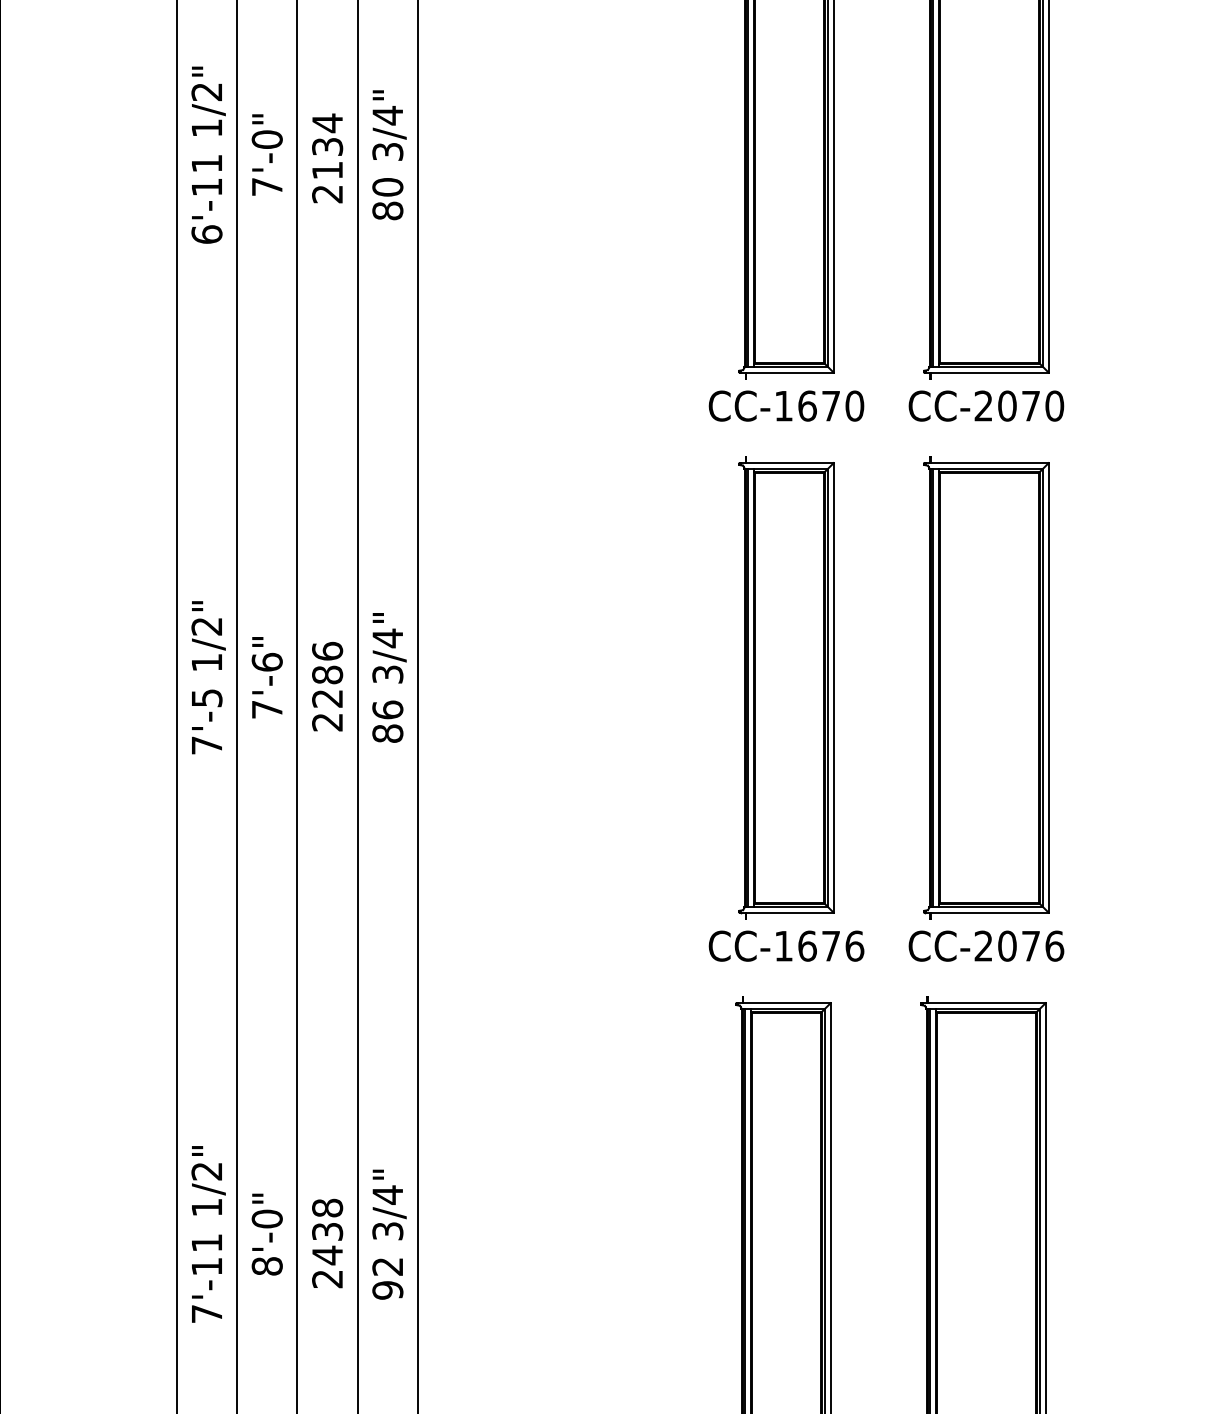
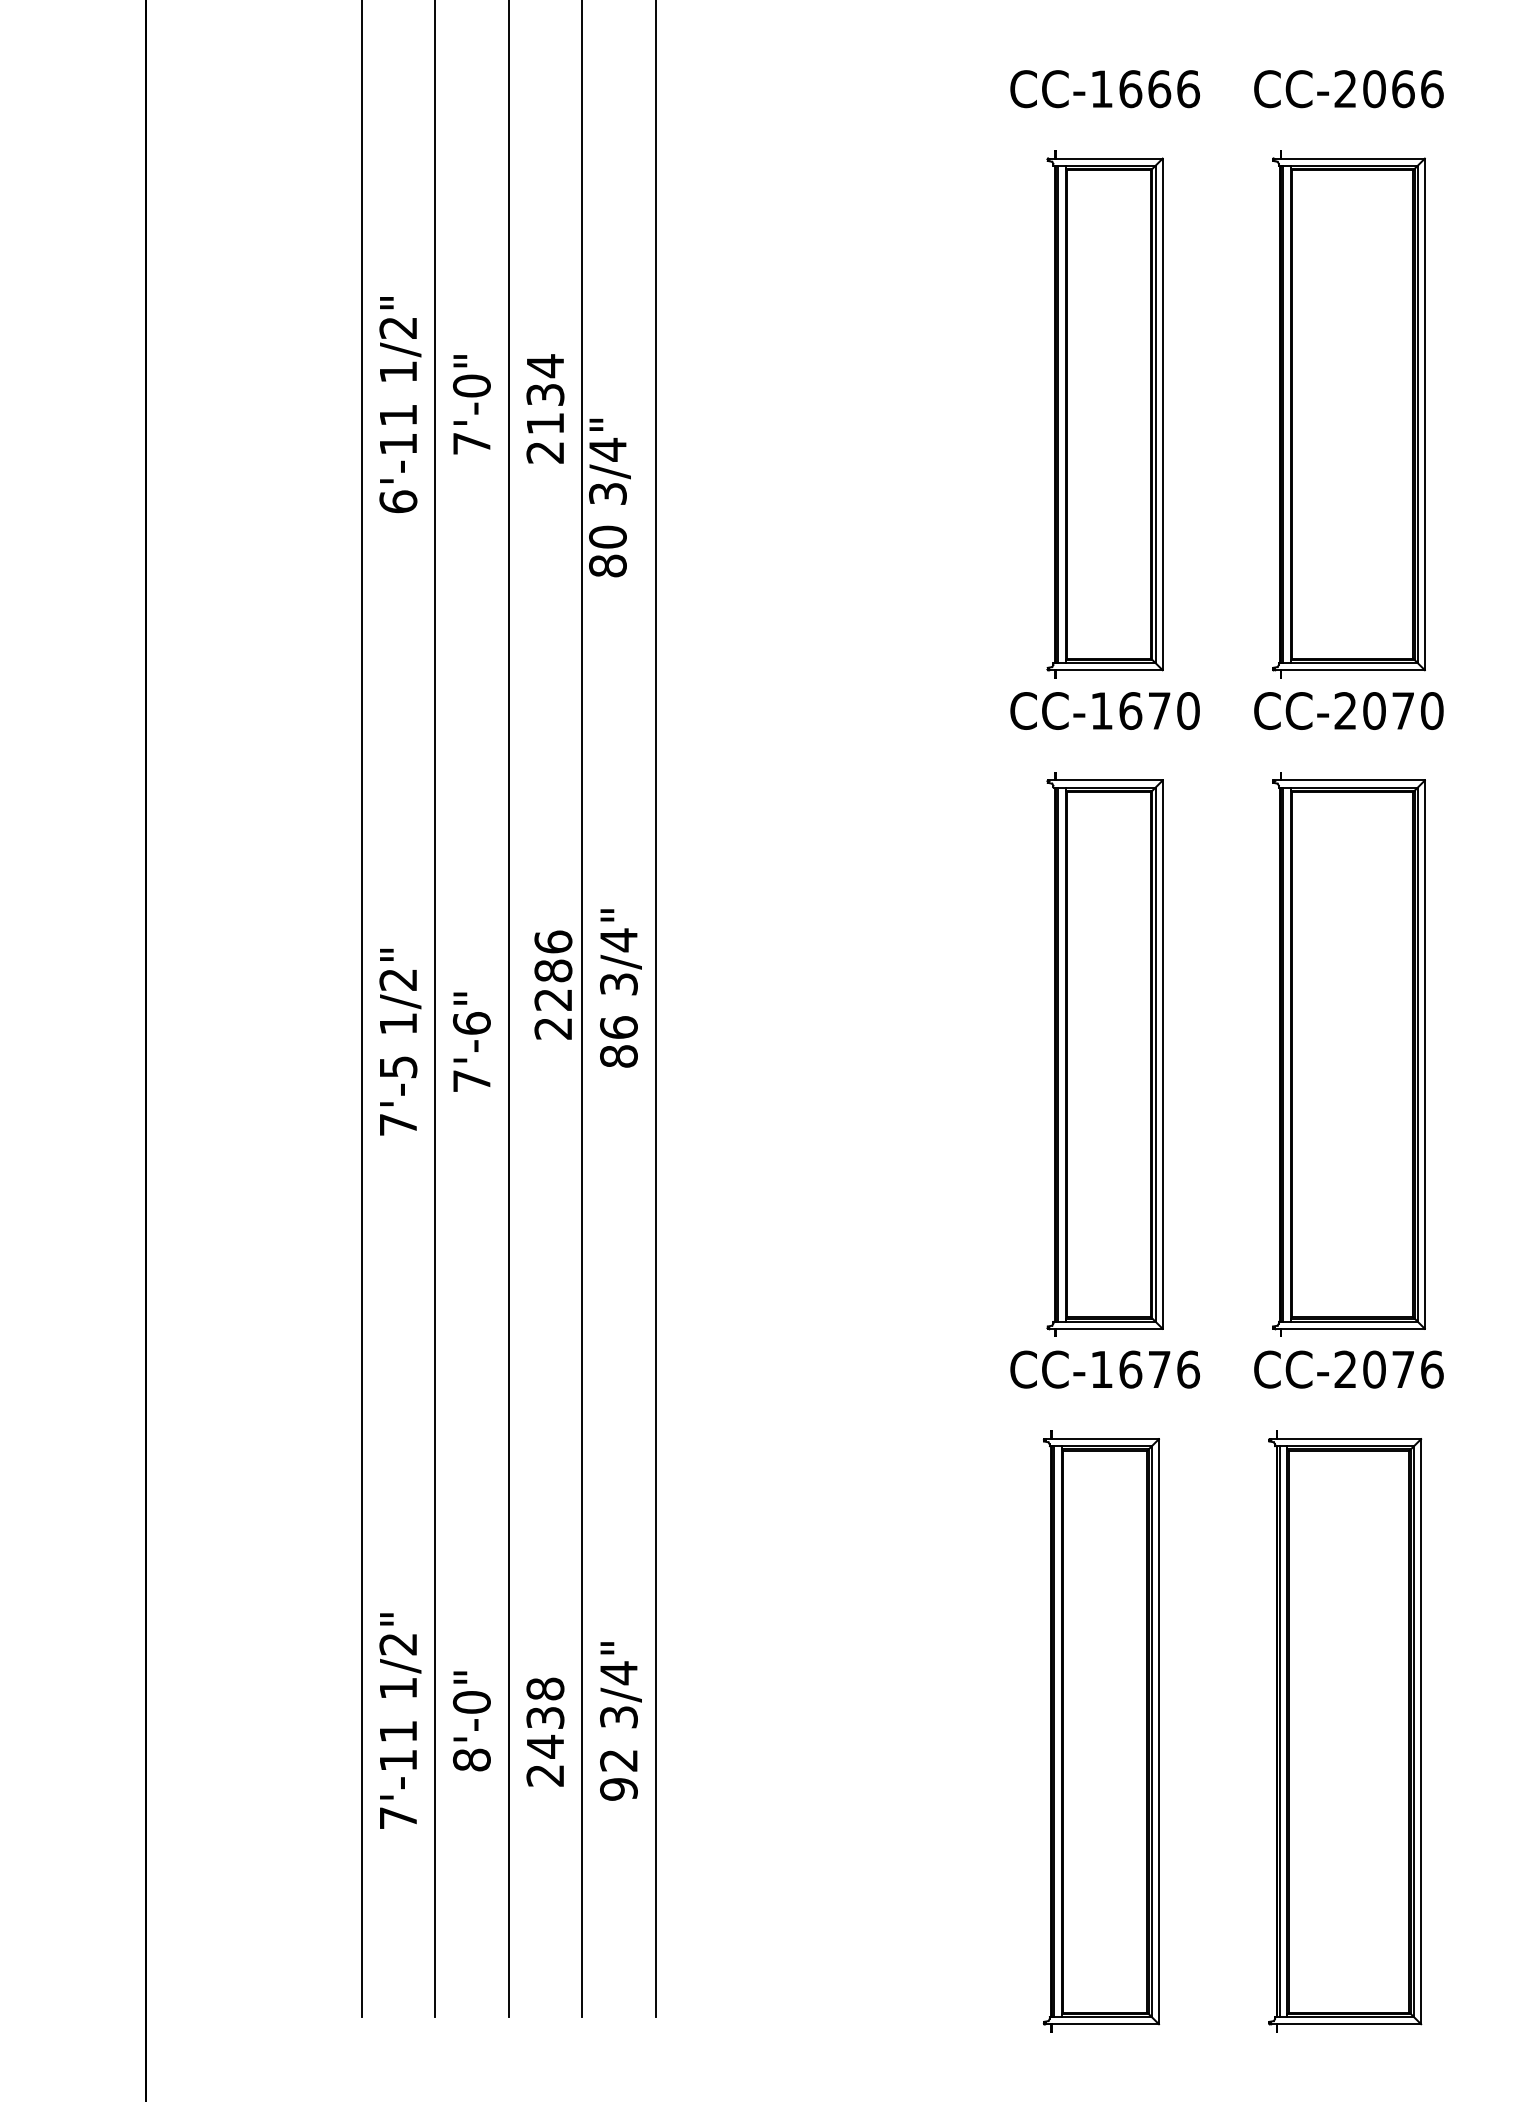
text: (389, 154) -> (609, 497), moved
text: (389, 677) -> (620, 988), moved
text: (327, 686) -> (553, 984), moved

